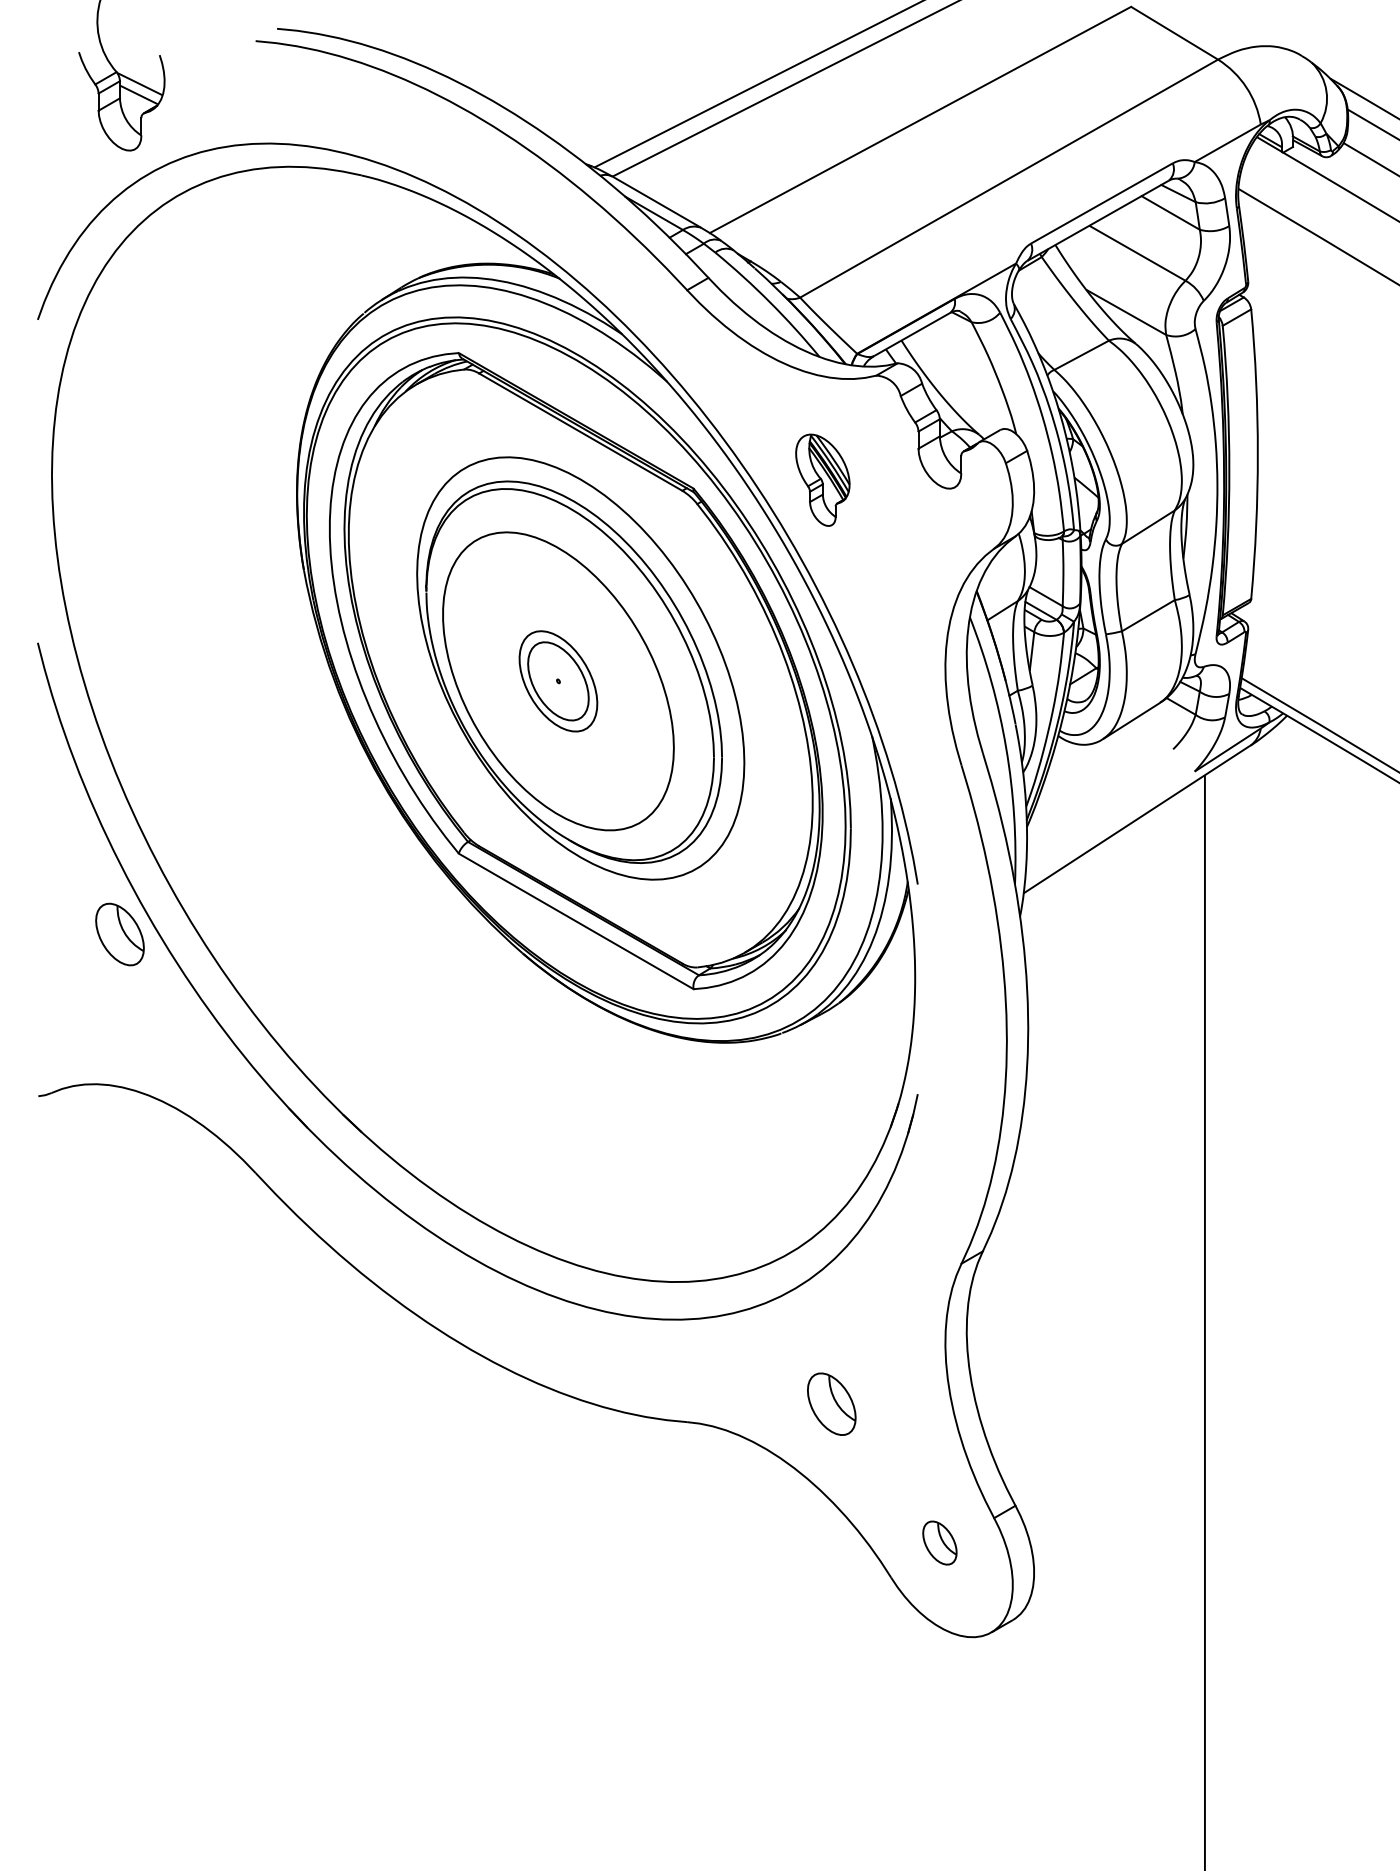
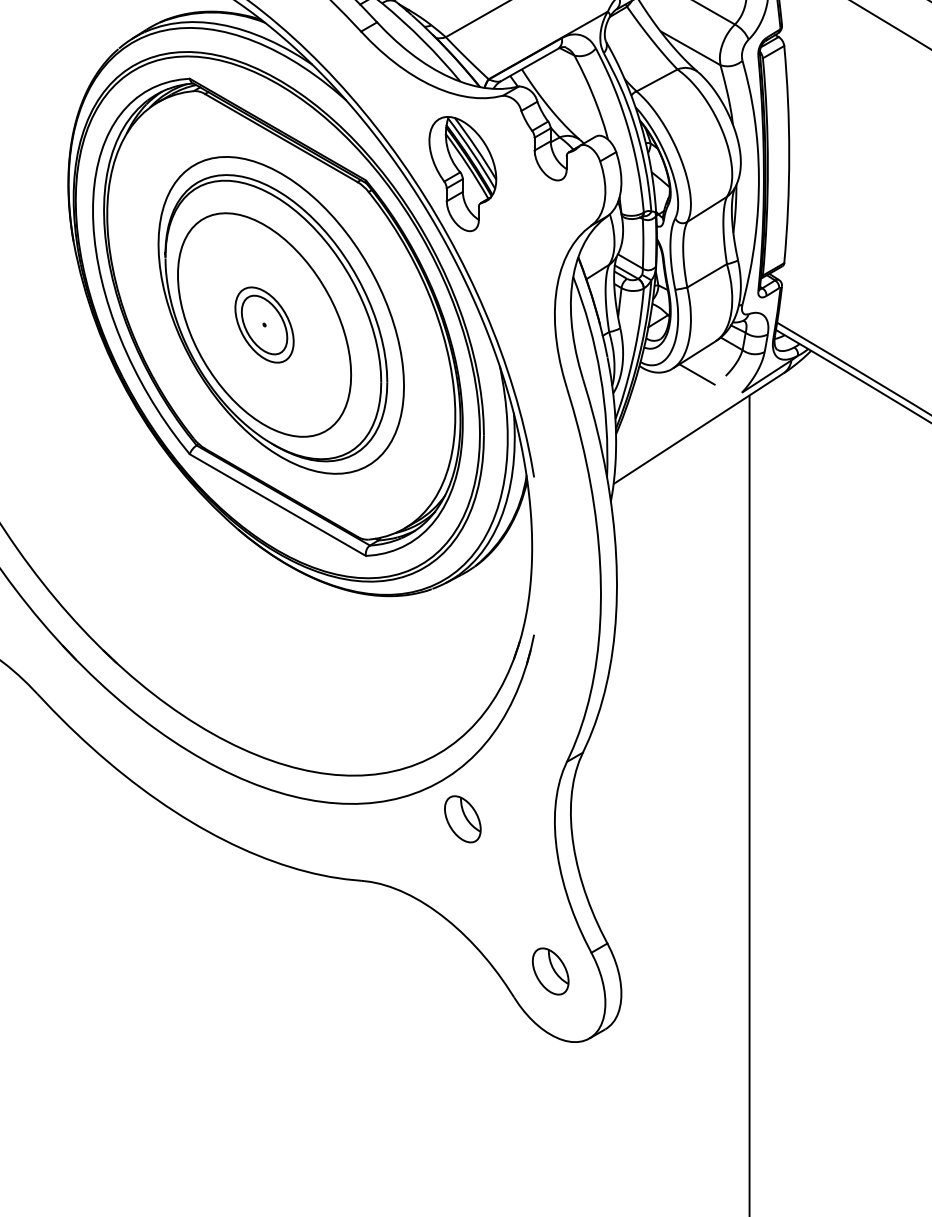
part: (822, 480) -> (462, 174), size x1.67
line: (1134, 746) -> (696, 373), added
part: (831, 1403) -> (462, 818), moved
part: (939, 1542) -> (550, 971), size x1.43

